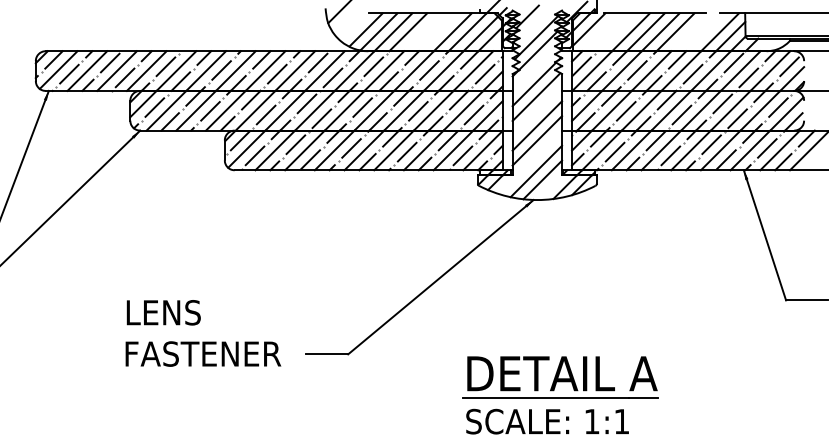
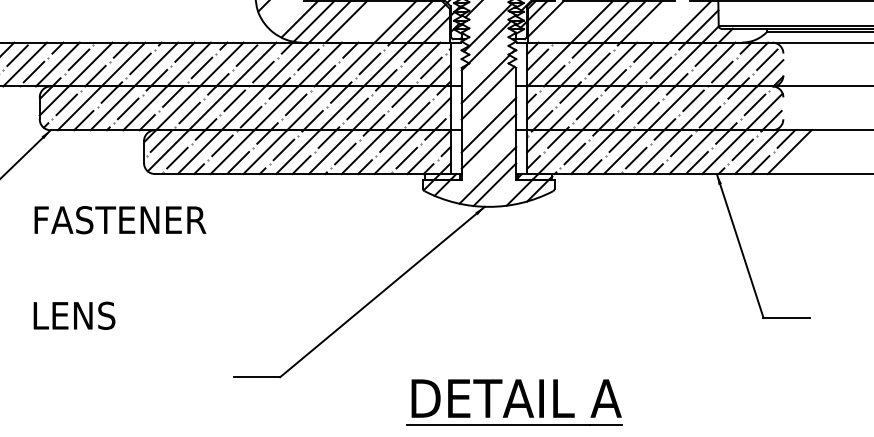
text: (163, 312) -> (74, 315), moved
text: (203, 353) -> (120, 219), moved

